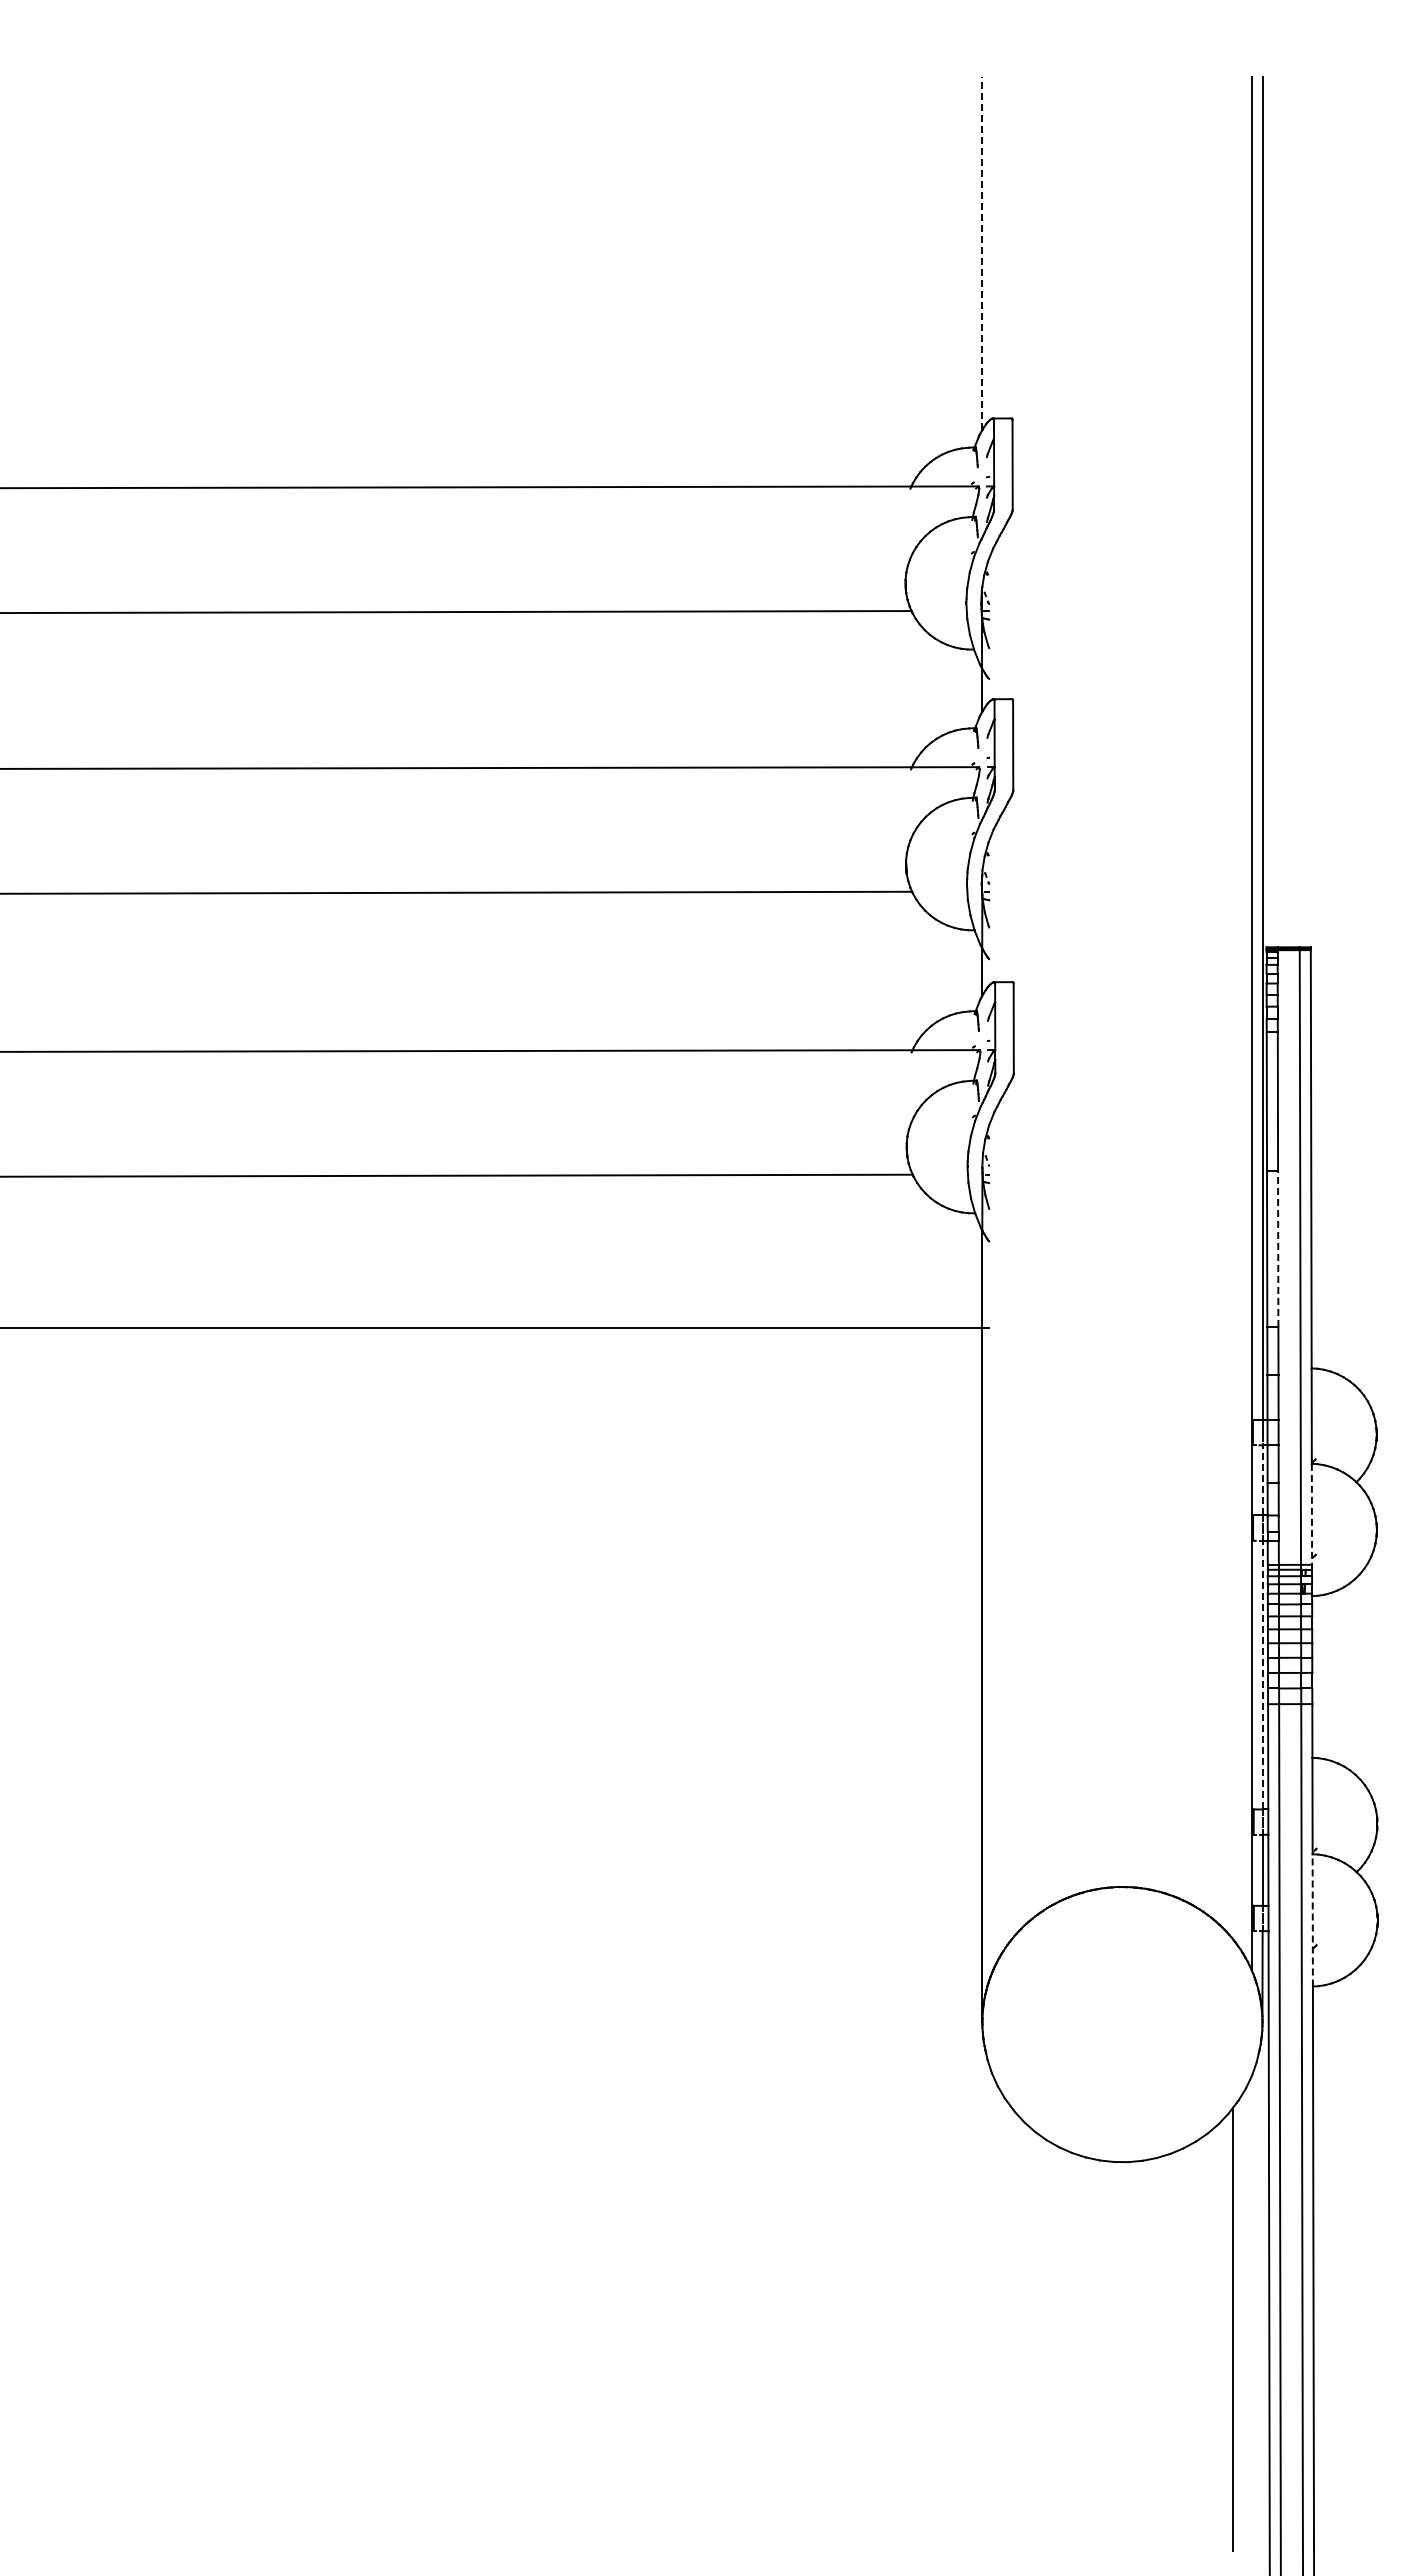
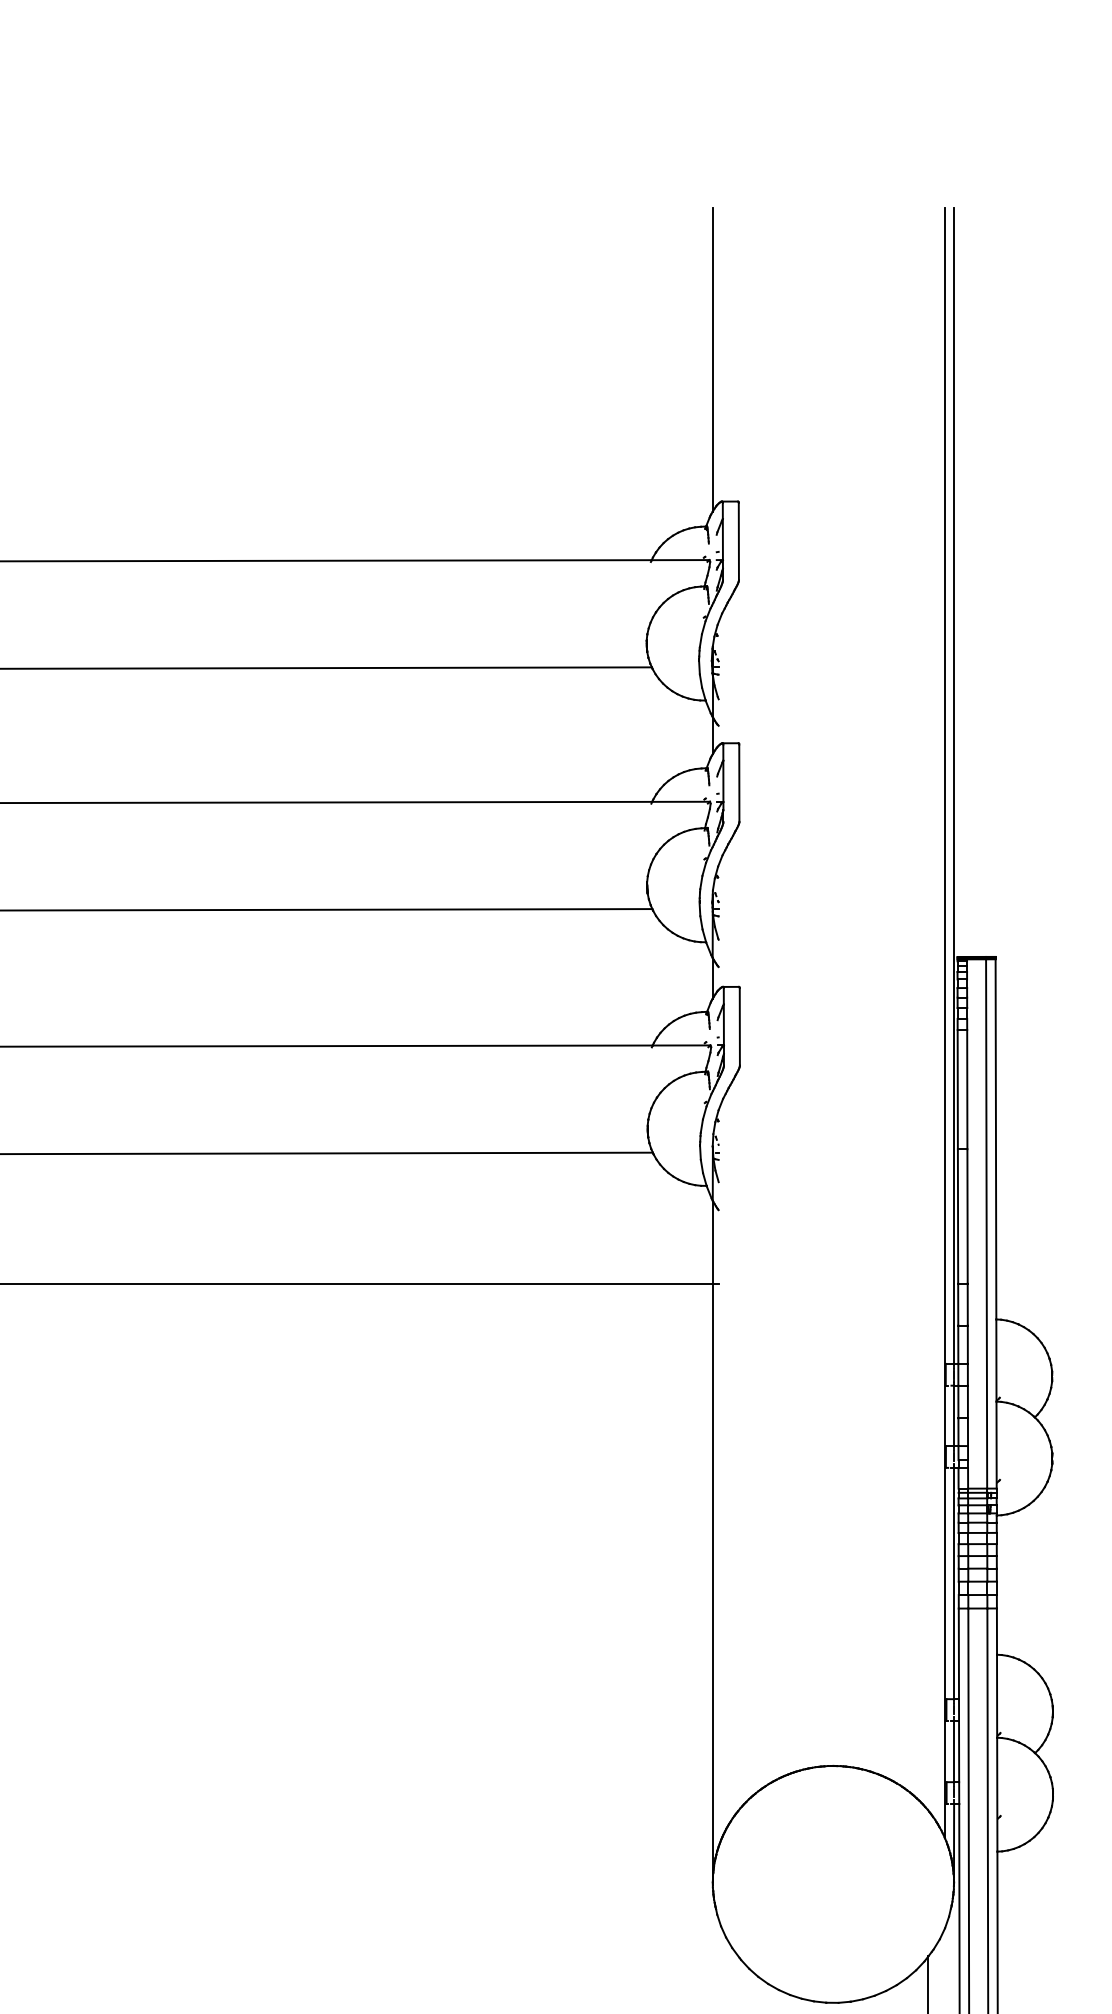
line: (982, 253) -> (712, 359), dashed -> solid
line: (1278, 1248) -> (967, 1216), dashed -> solid
line: (1262, 1479) -> (954, 1415), dashed -> solid
line: (1311, 1514) -> (996, 1445), dashed -> solid
line: (1262, 1674) -> (954, 1583), dashed -> solid
line: (1312, 1919) -> (997, 1793), dashed -> solid

